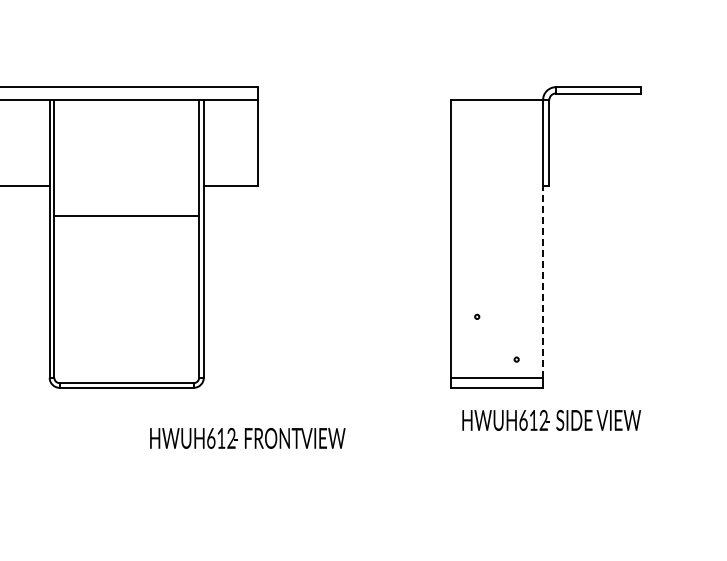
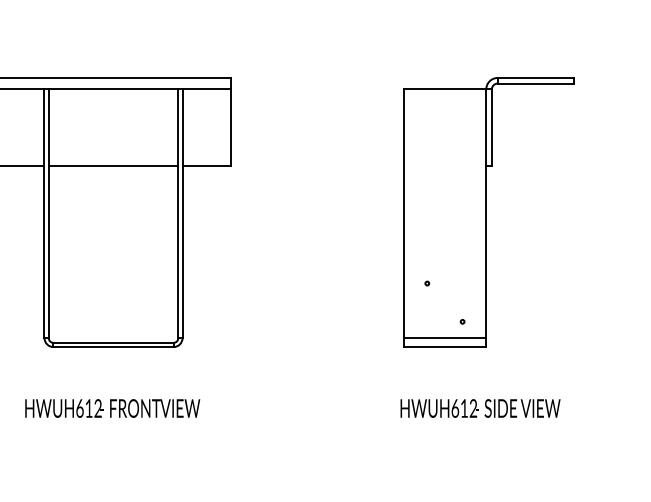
line: (126, 215) -> (113, 165), moved
line: (542, 281) -> (485, 251), dashed -> solid
text: (551, 420) -> (480, 408), moved
text: (247, 438) -> (112, 408), moved

